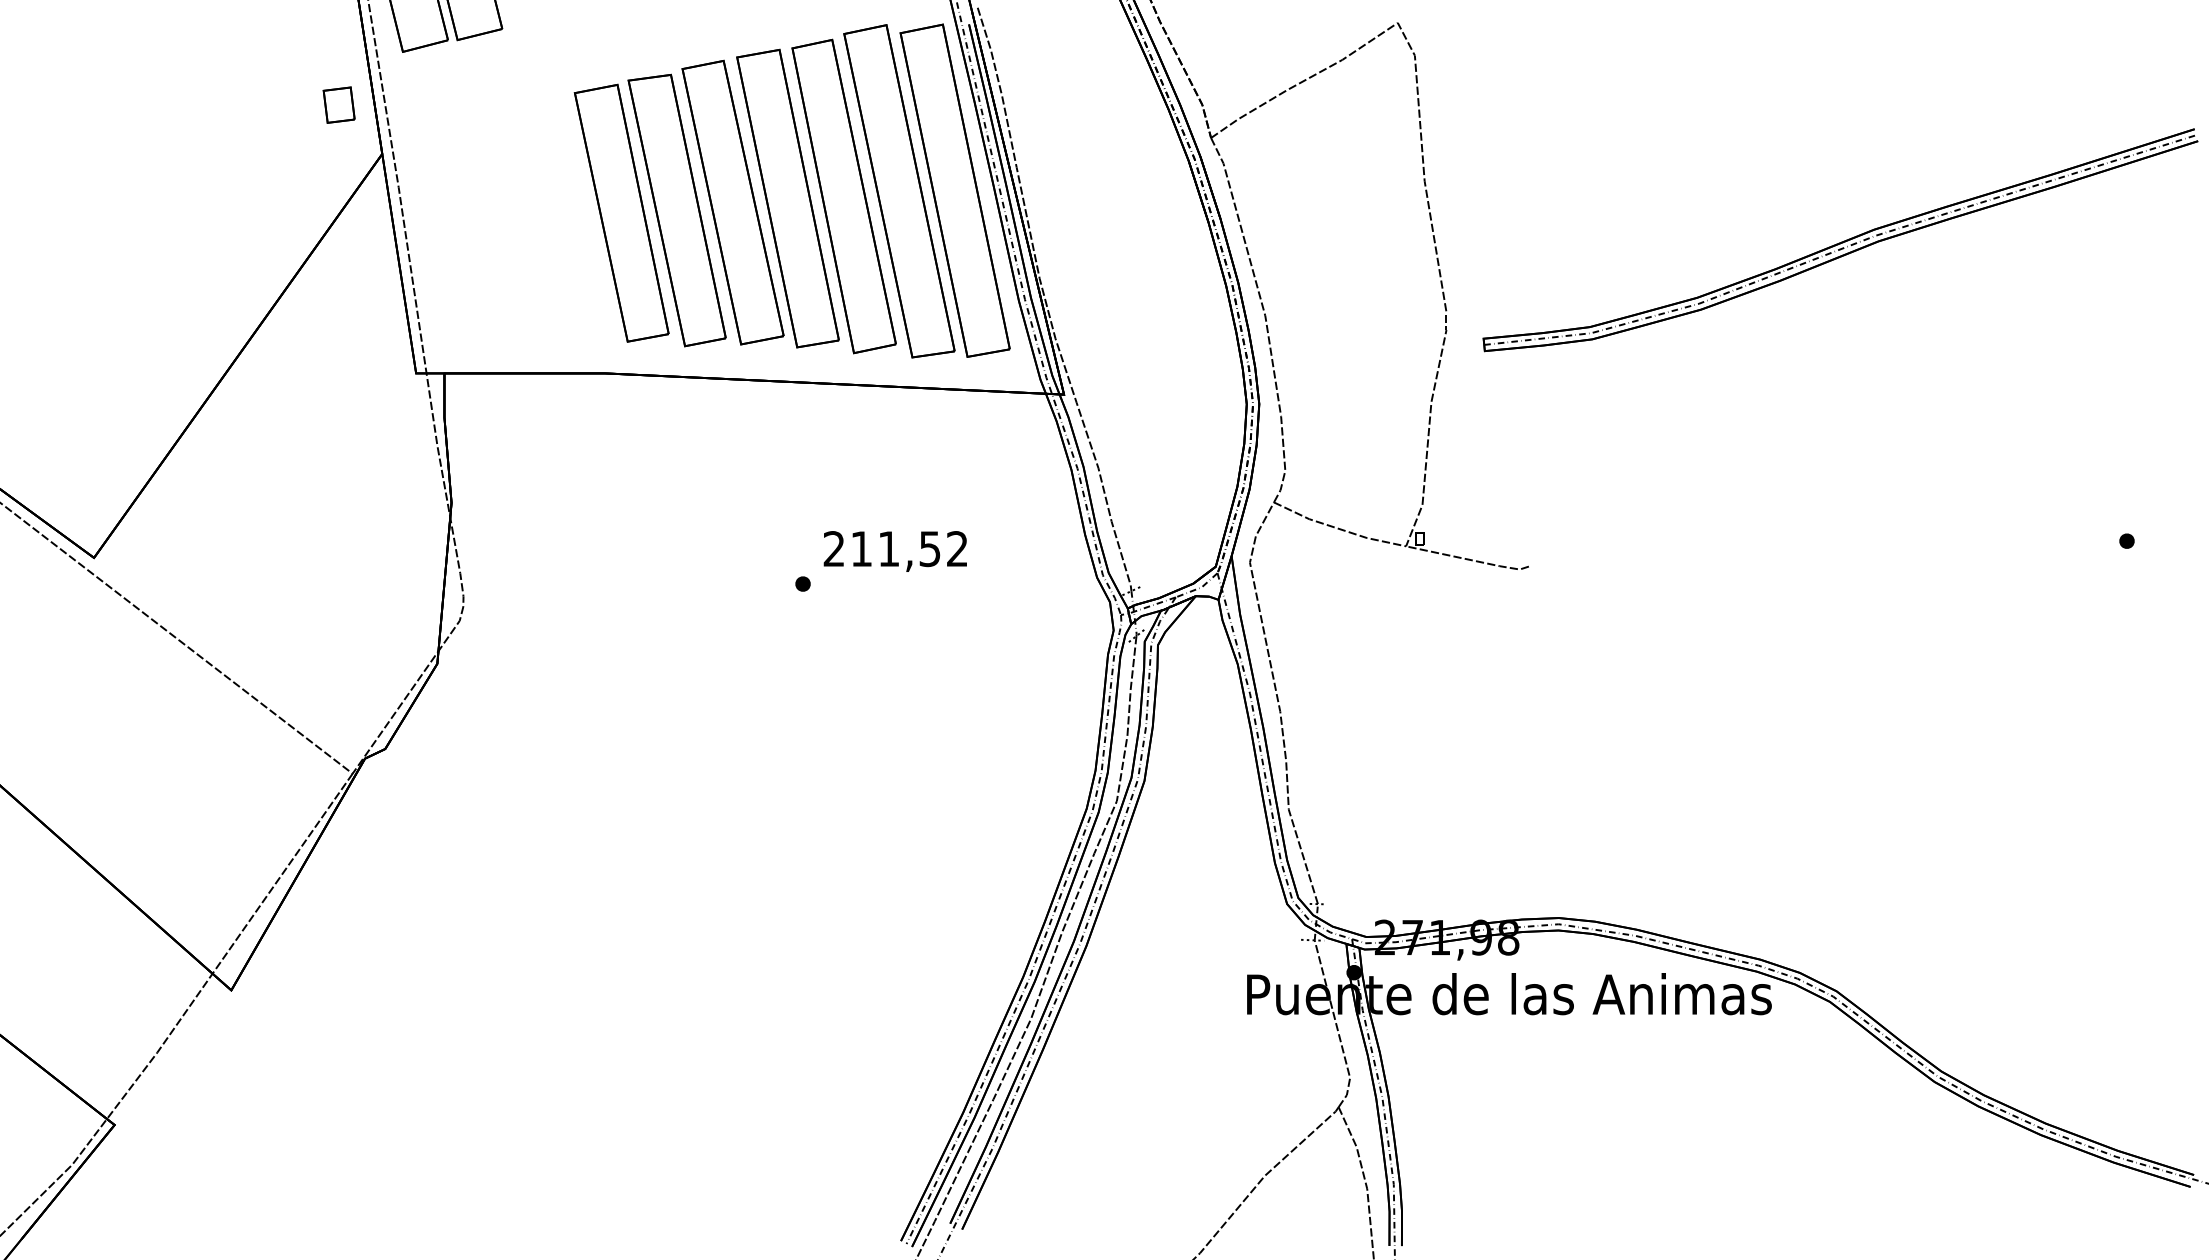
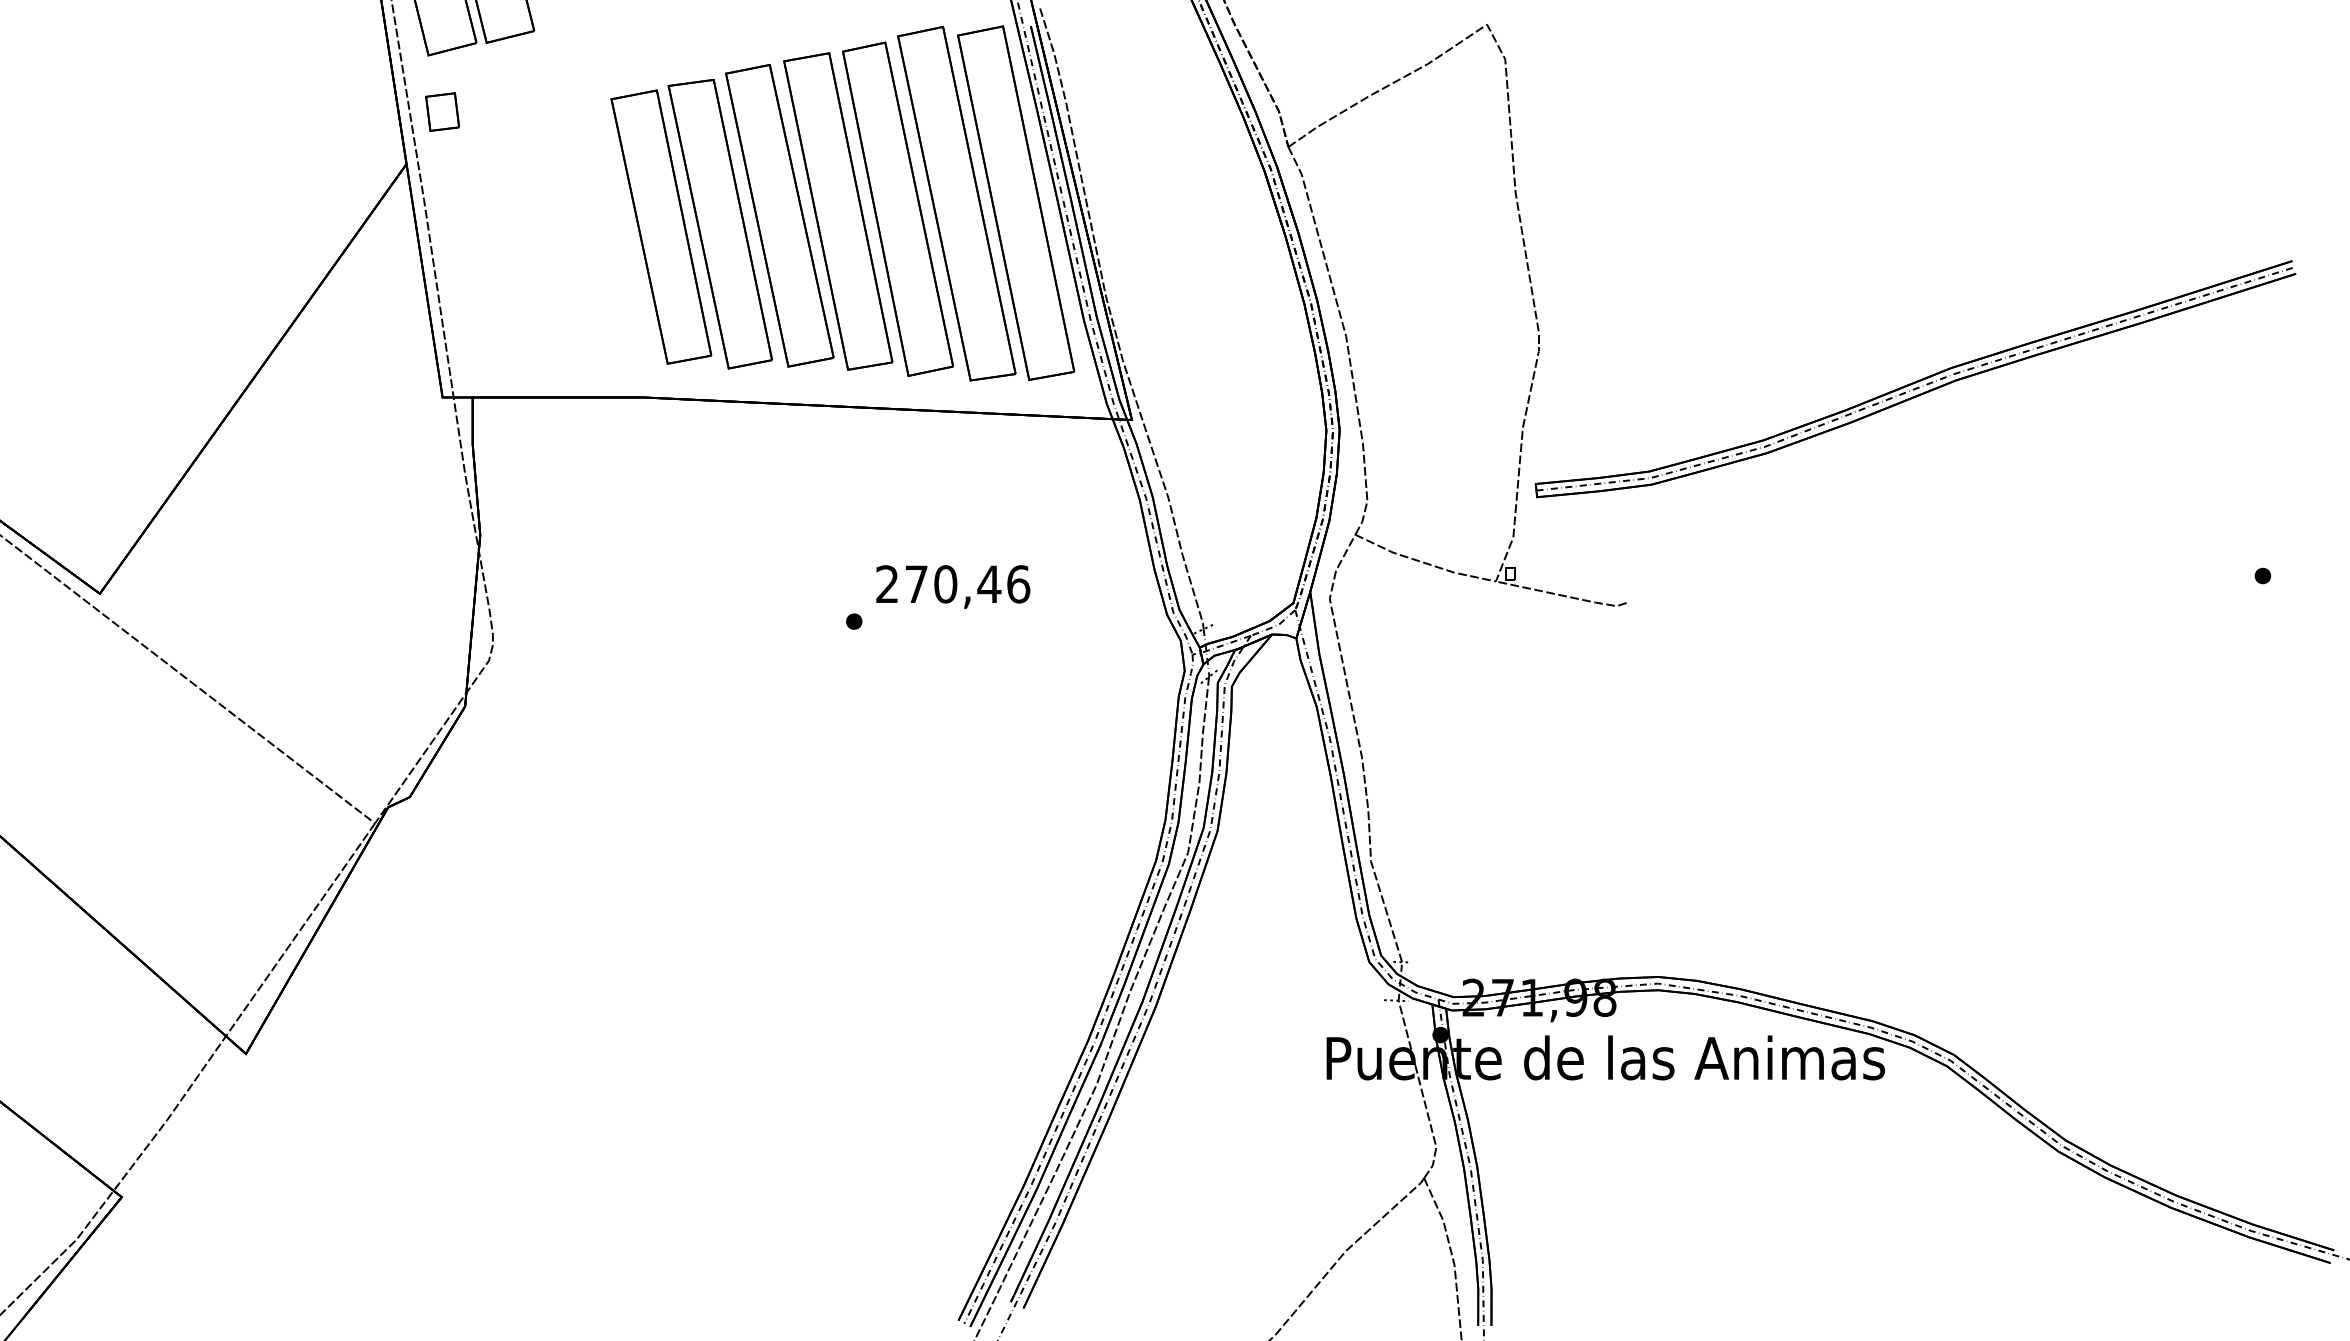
part: (338, 104) -> (441, 111), moved
part: (1840, 240) -> (1915, 379), moved
text: (909, 549) -> (967, 584), 211,52 -> 270,46

